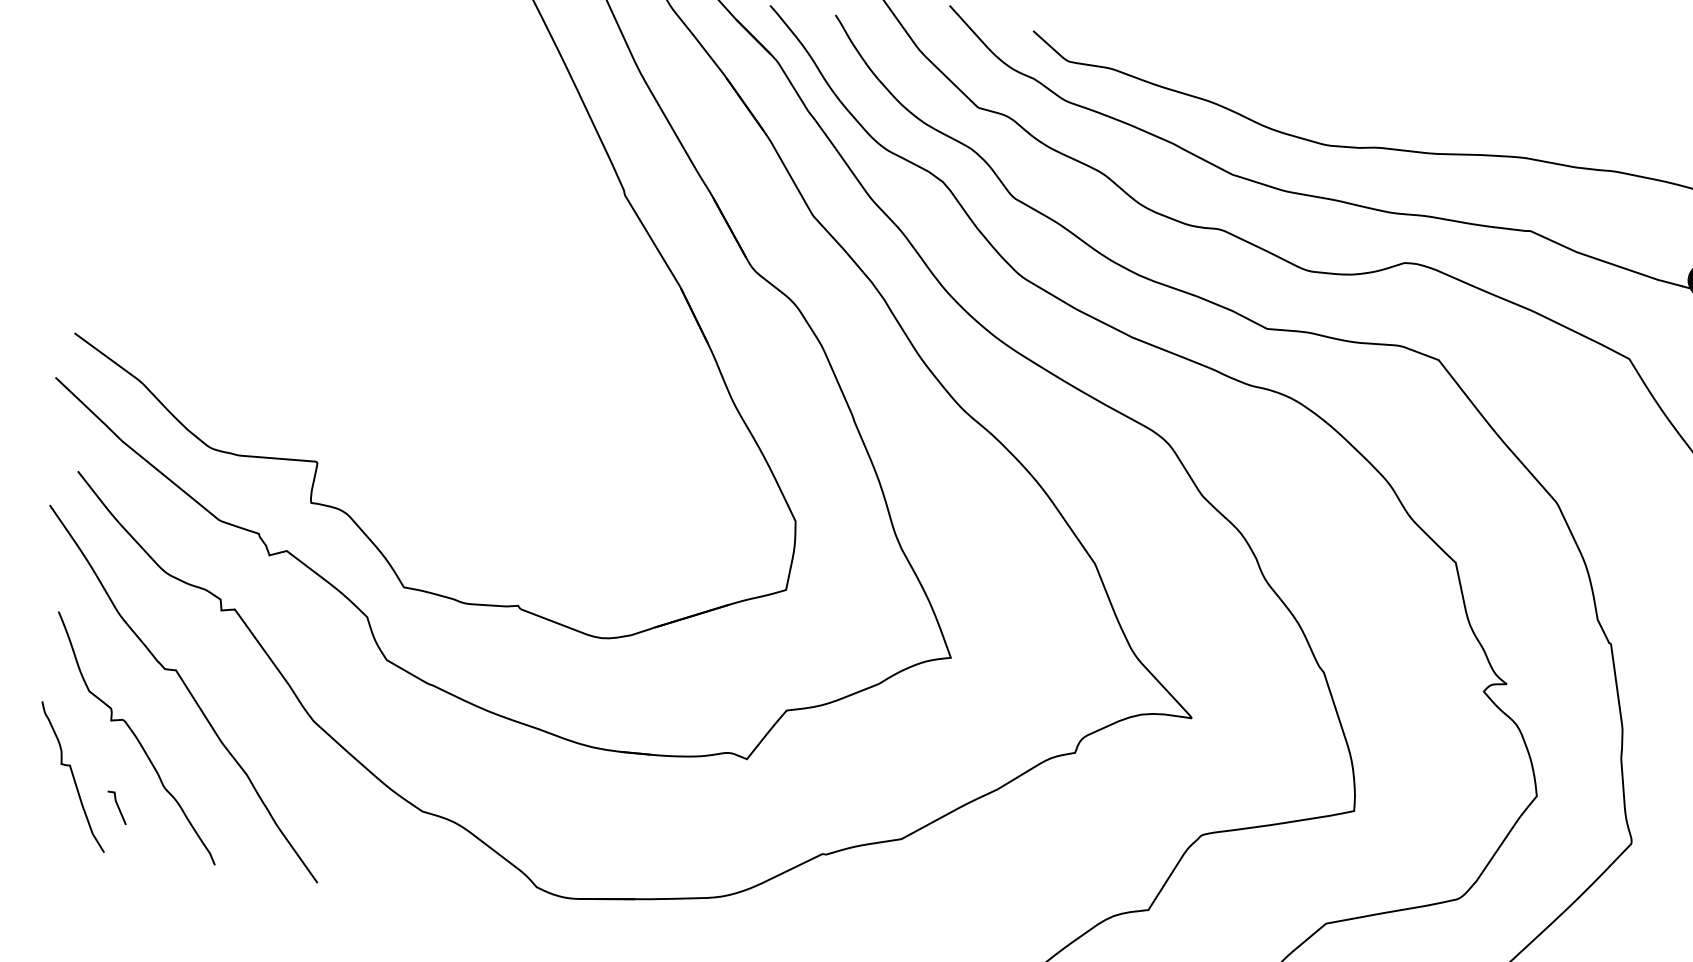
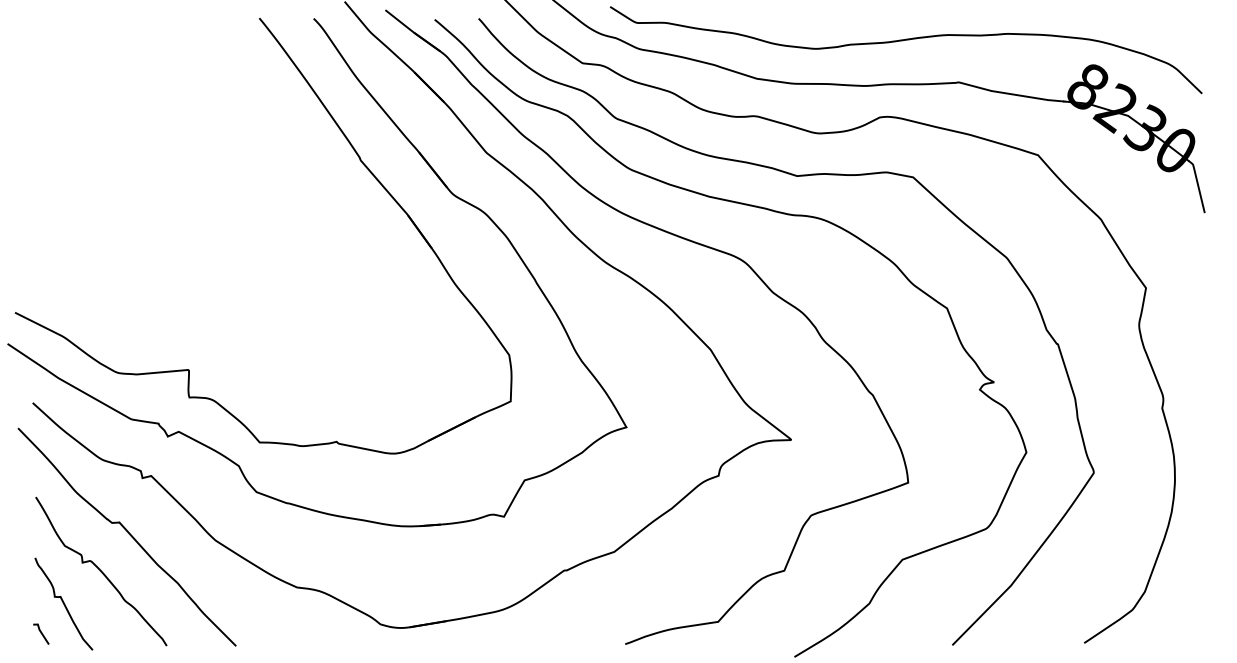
curve: (117, 806) -> (41, 633), moved

